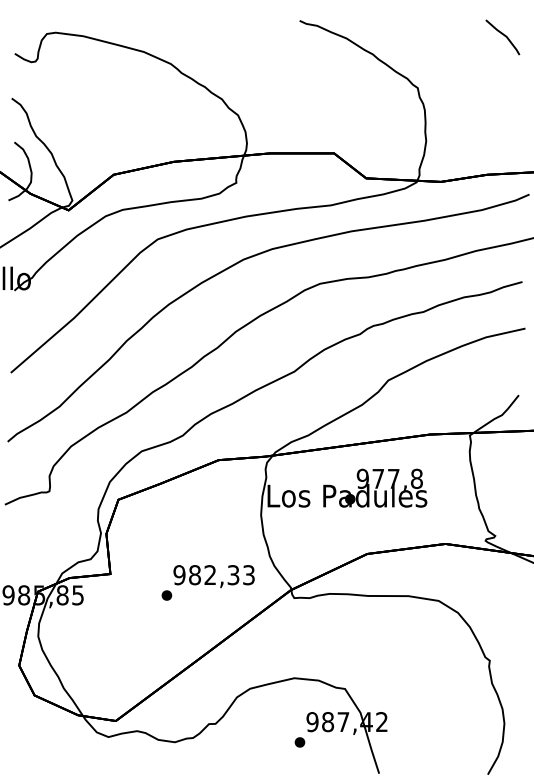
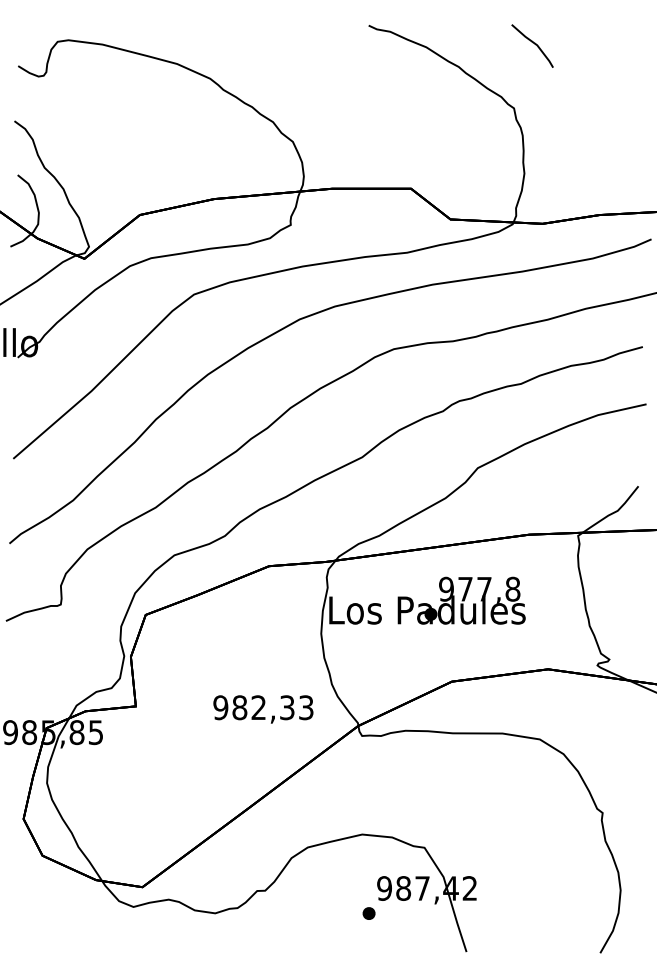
line: (503, 35) -> (533, 43), moved
part: (166, 595) -> (204, 732), removed

